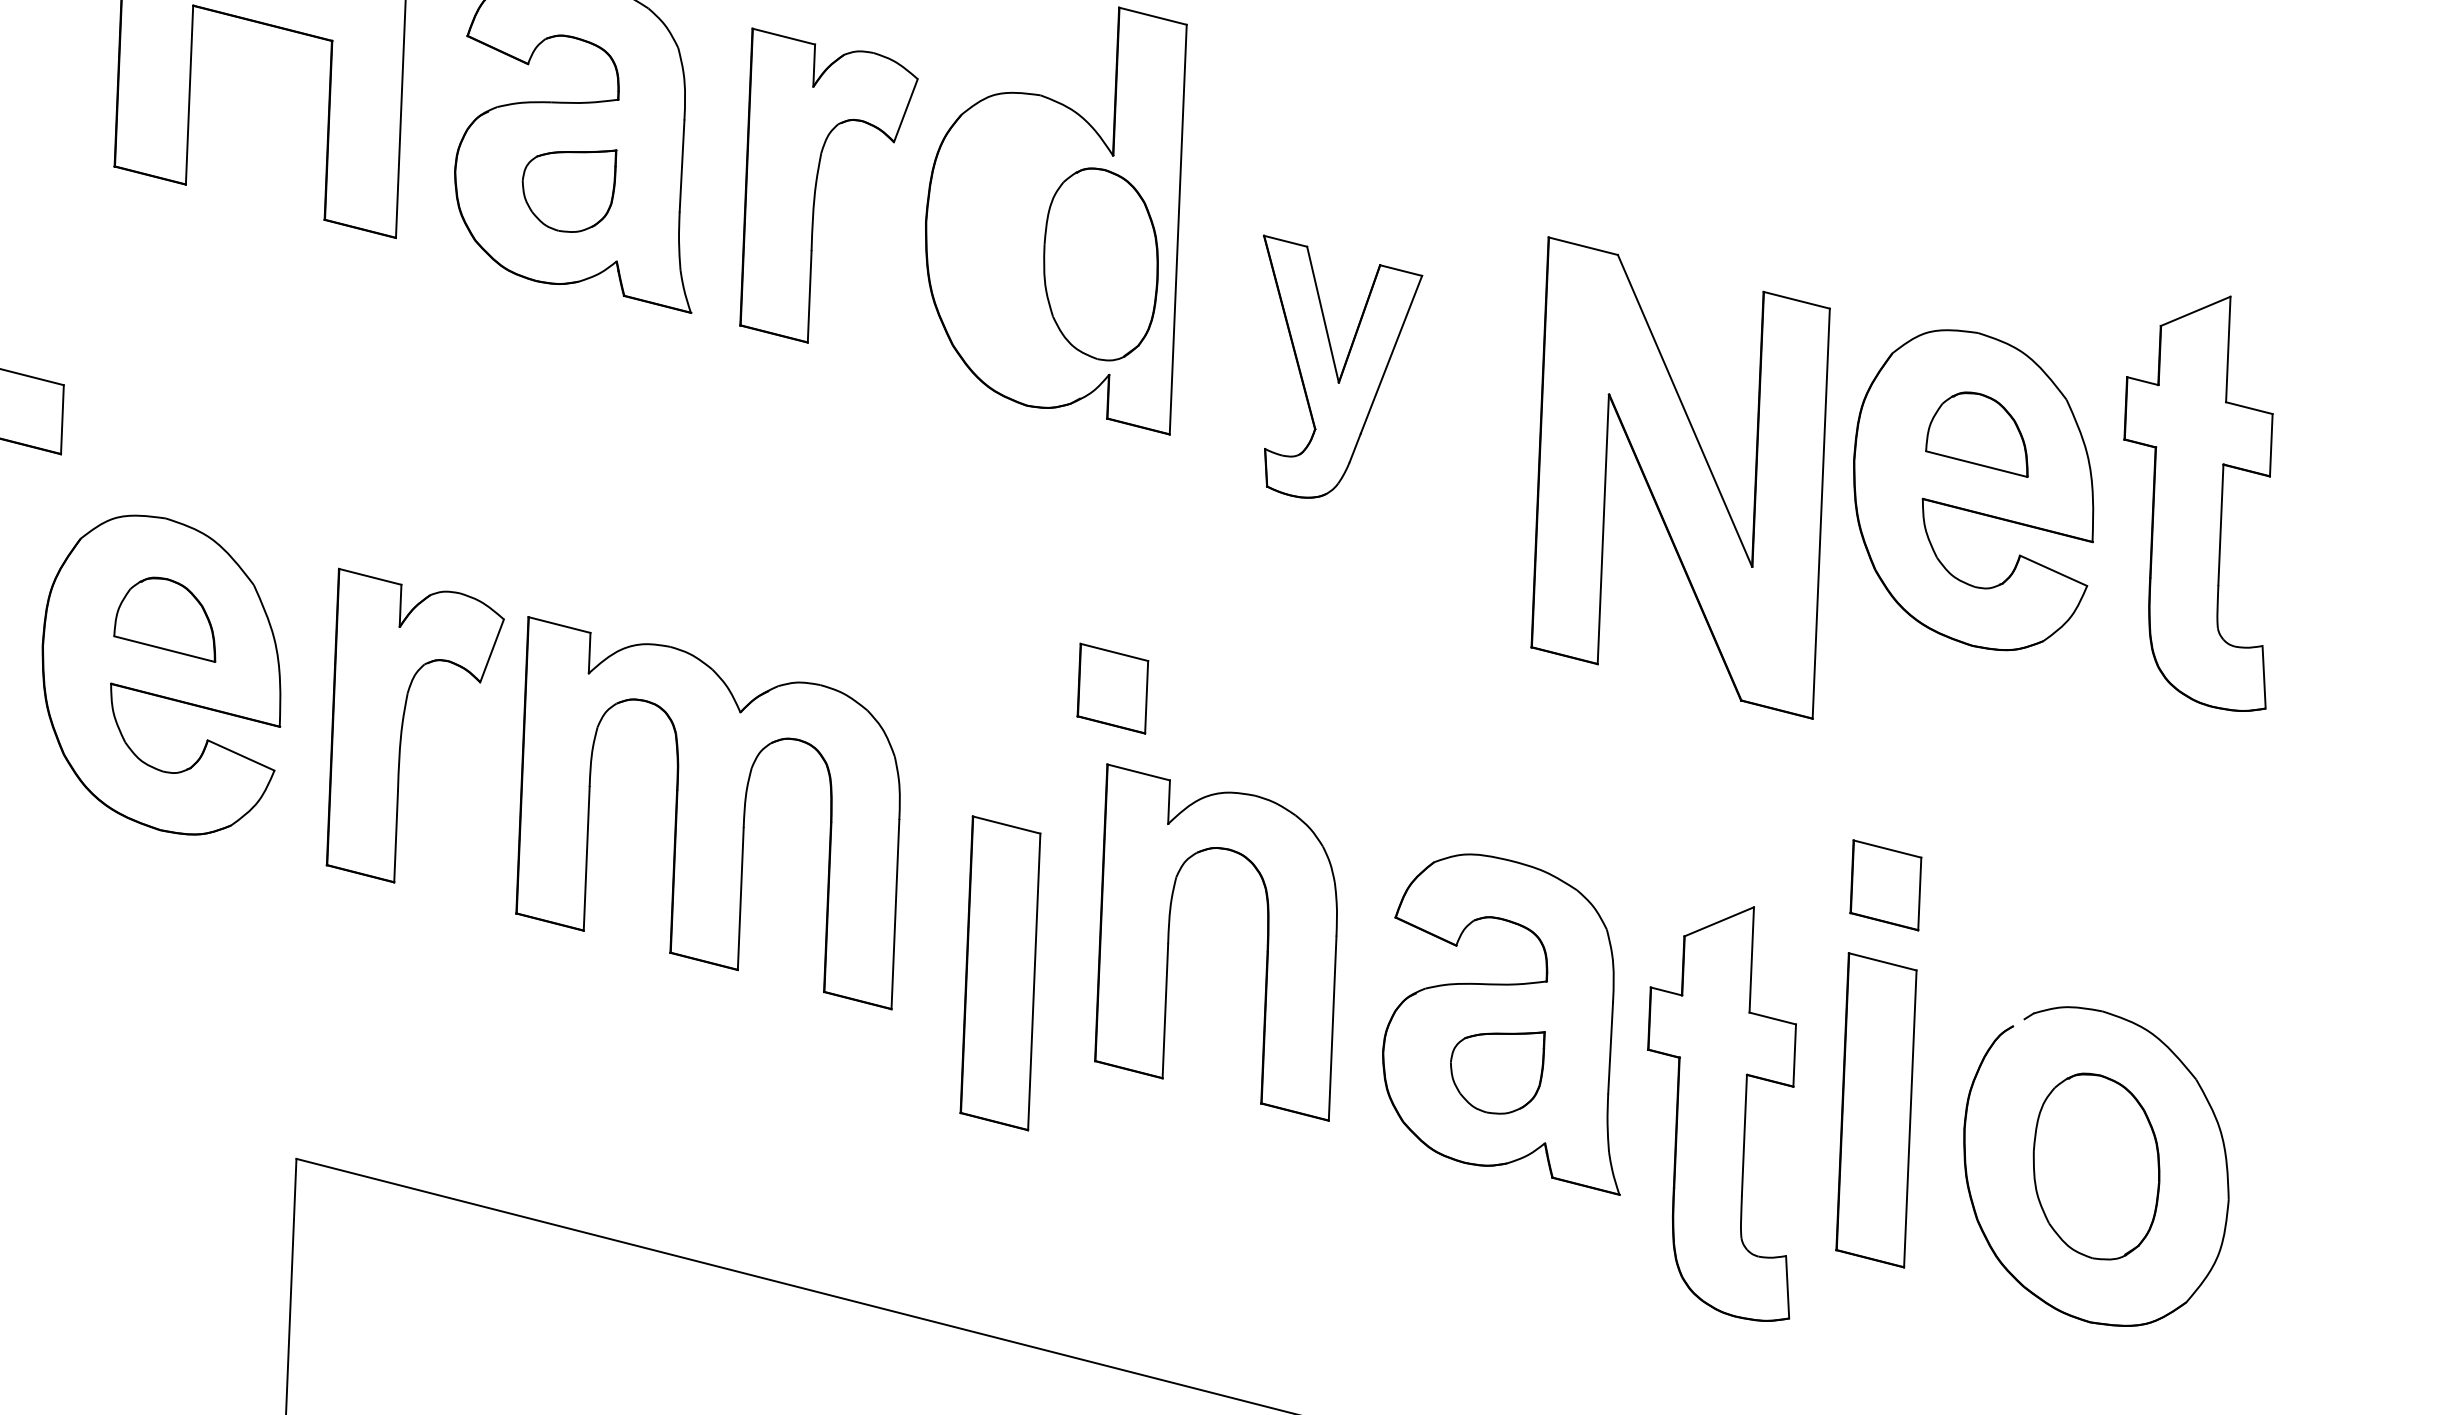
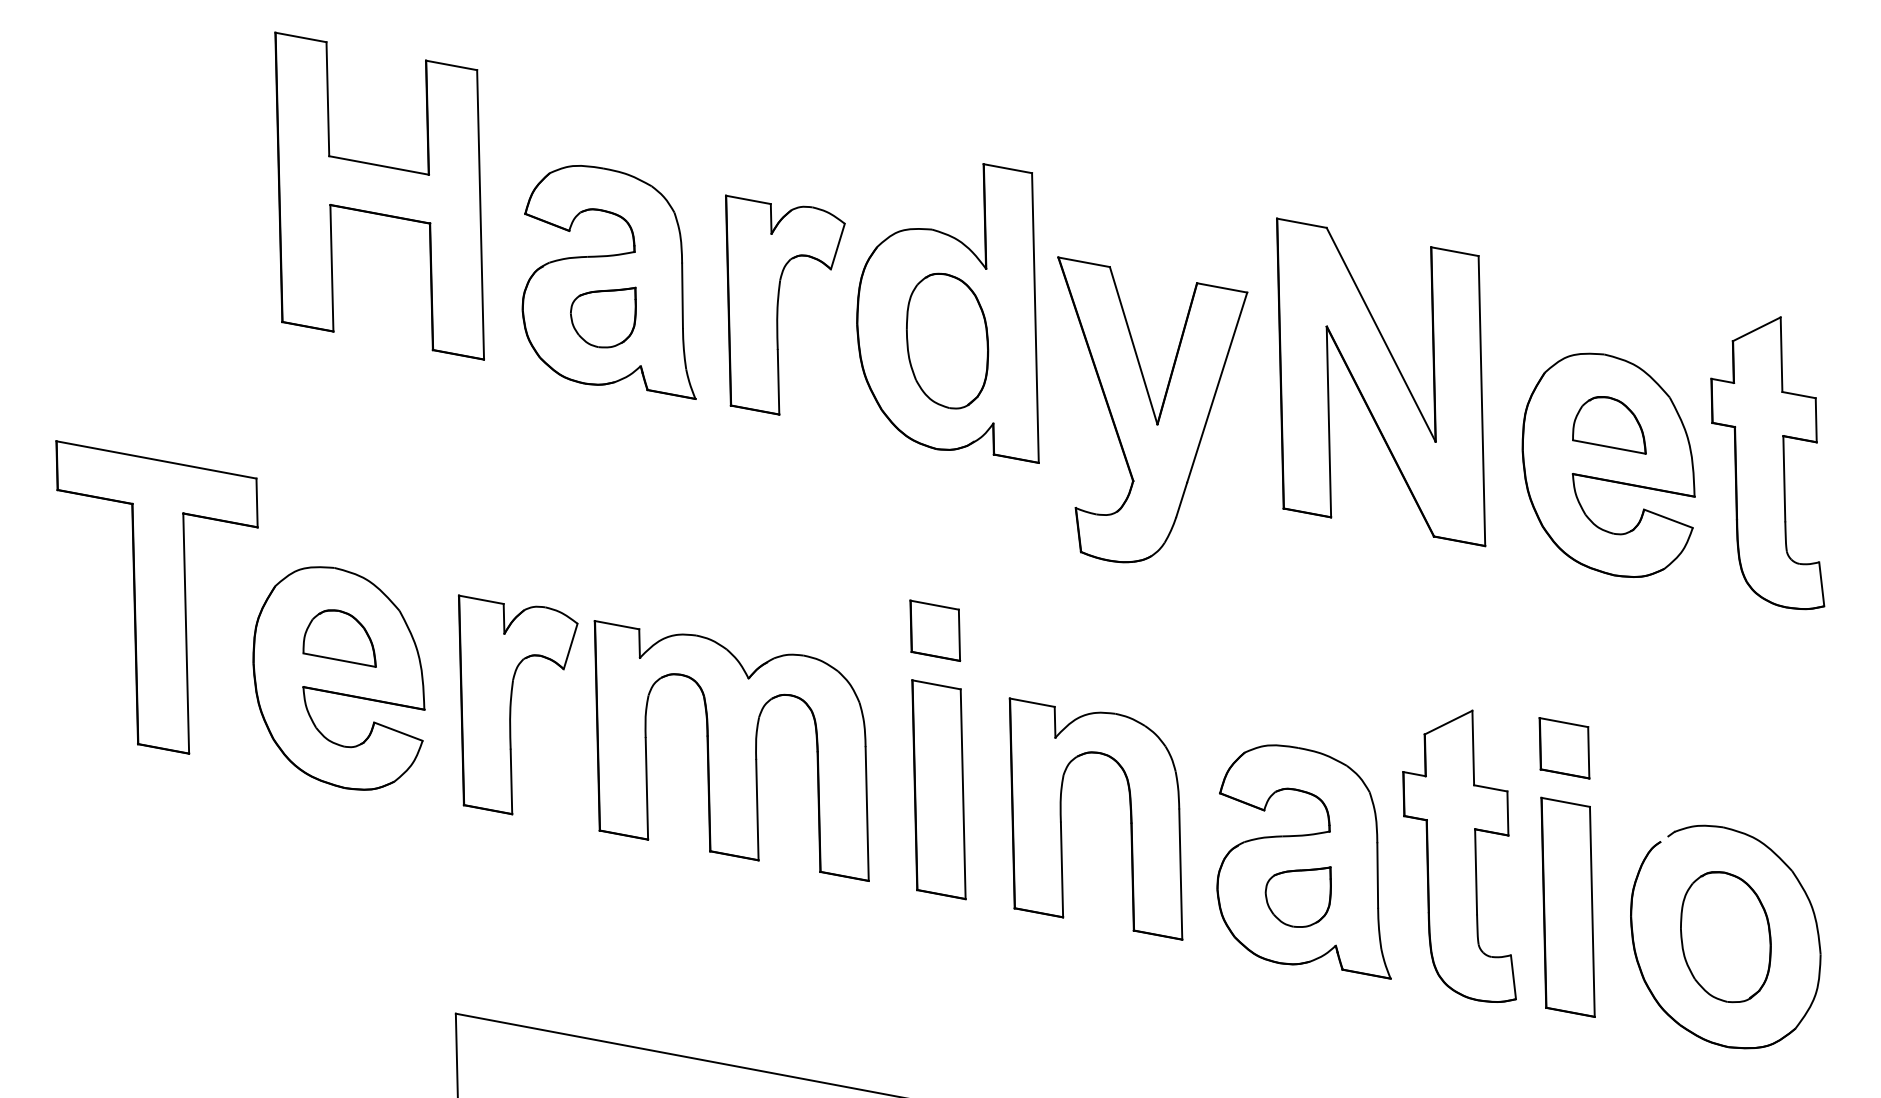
part: (1101, 263) -> (947, 340), moved
part: (1335, 369) -> (1152, 409), size x1.67
part: (1681, 478) -> (1381, 382), moved
part: (1113, 688) -> (935, 630), moved
part: (999, 972) -> (938, 789), moved
part: (1722, 1110) -> (1459, 855), moved

